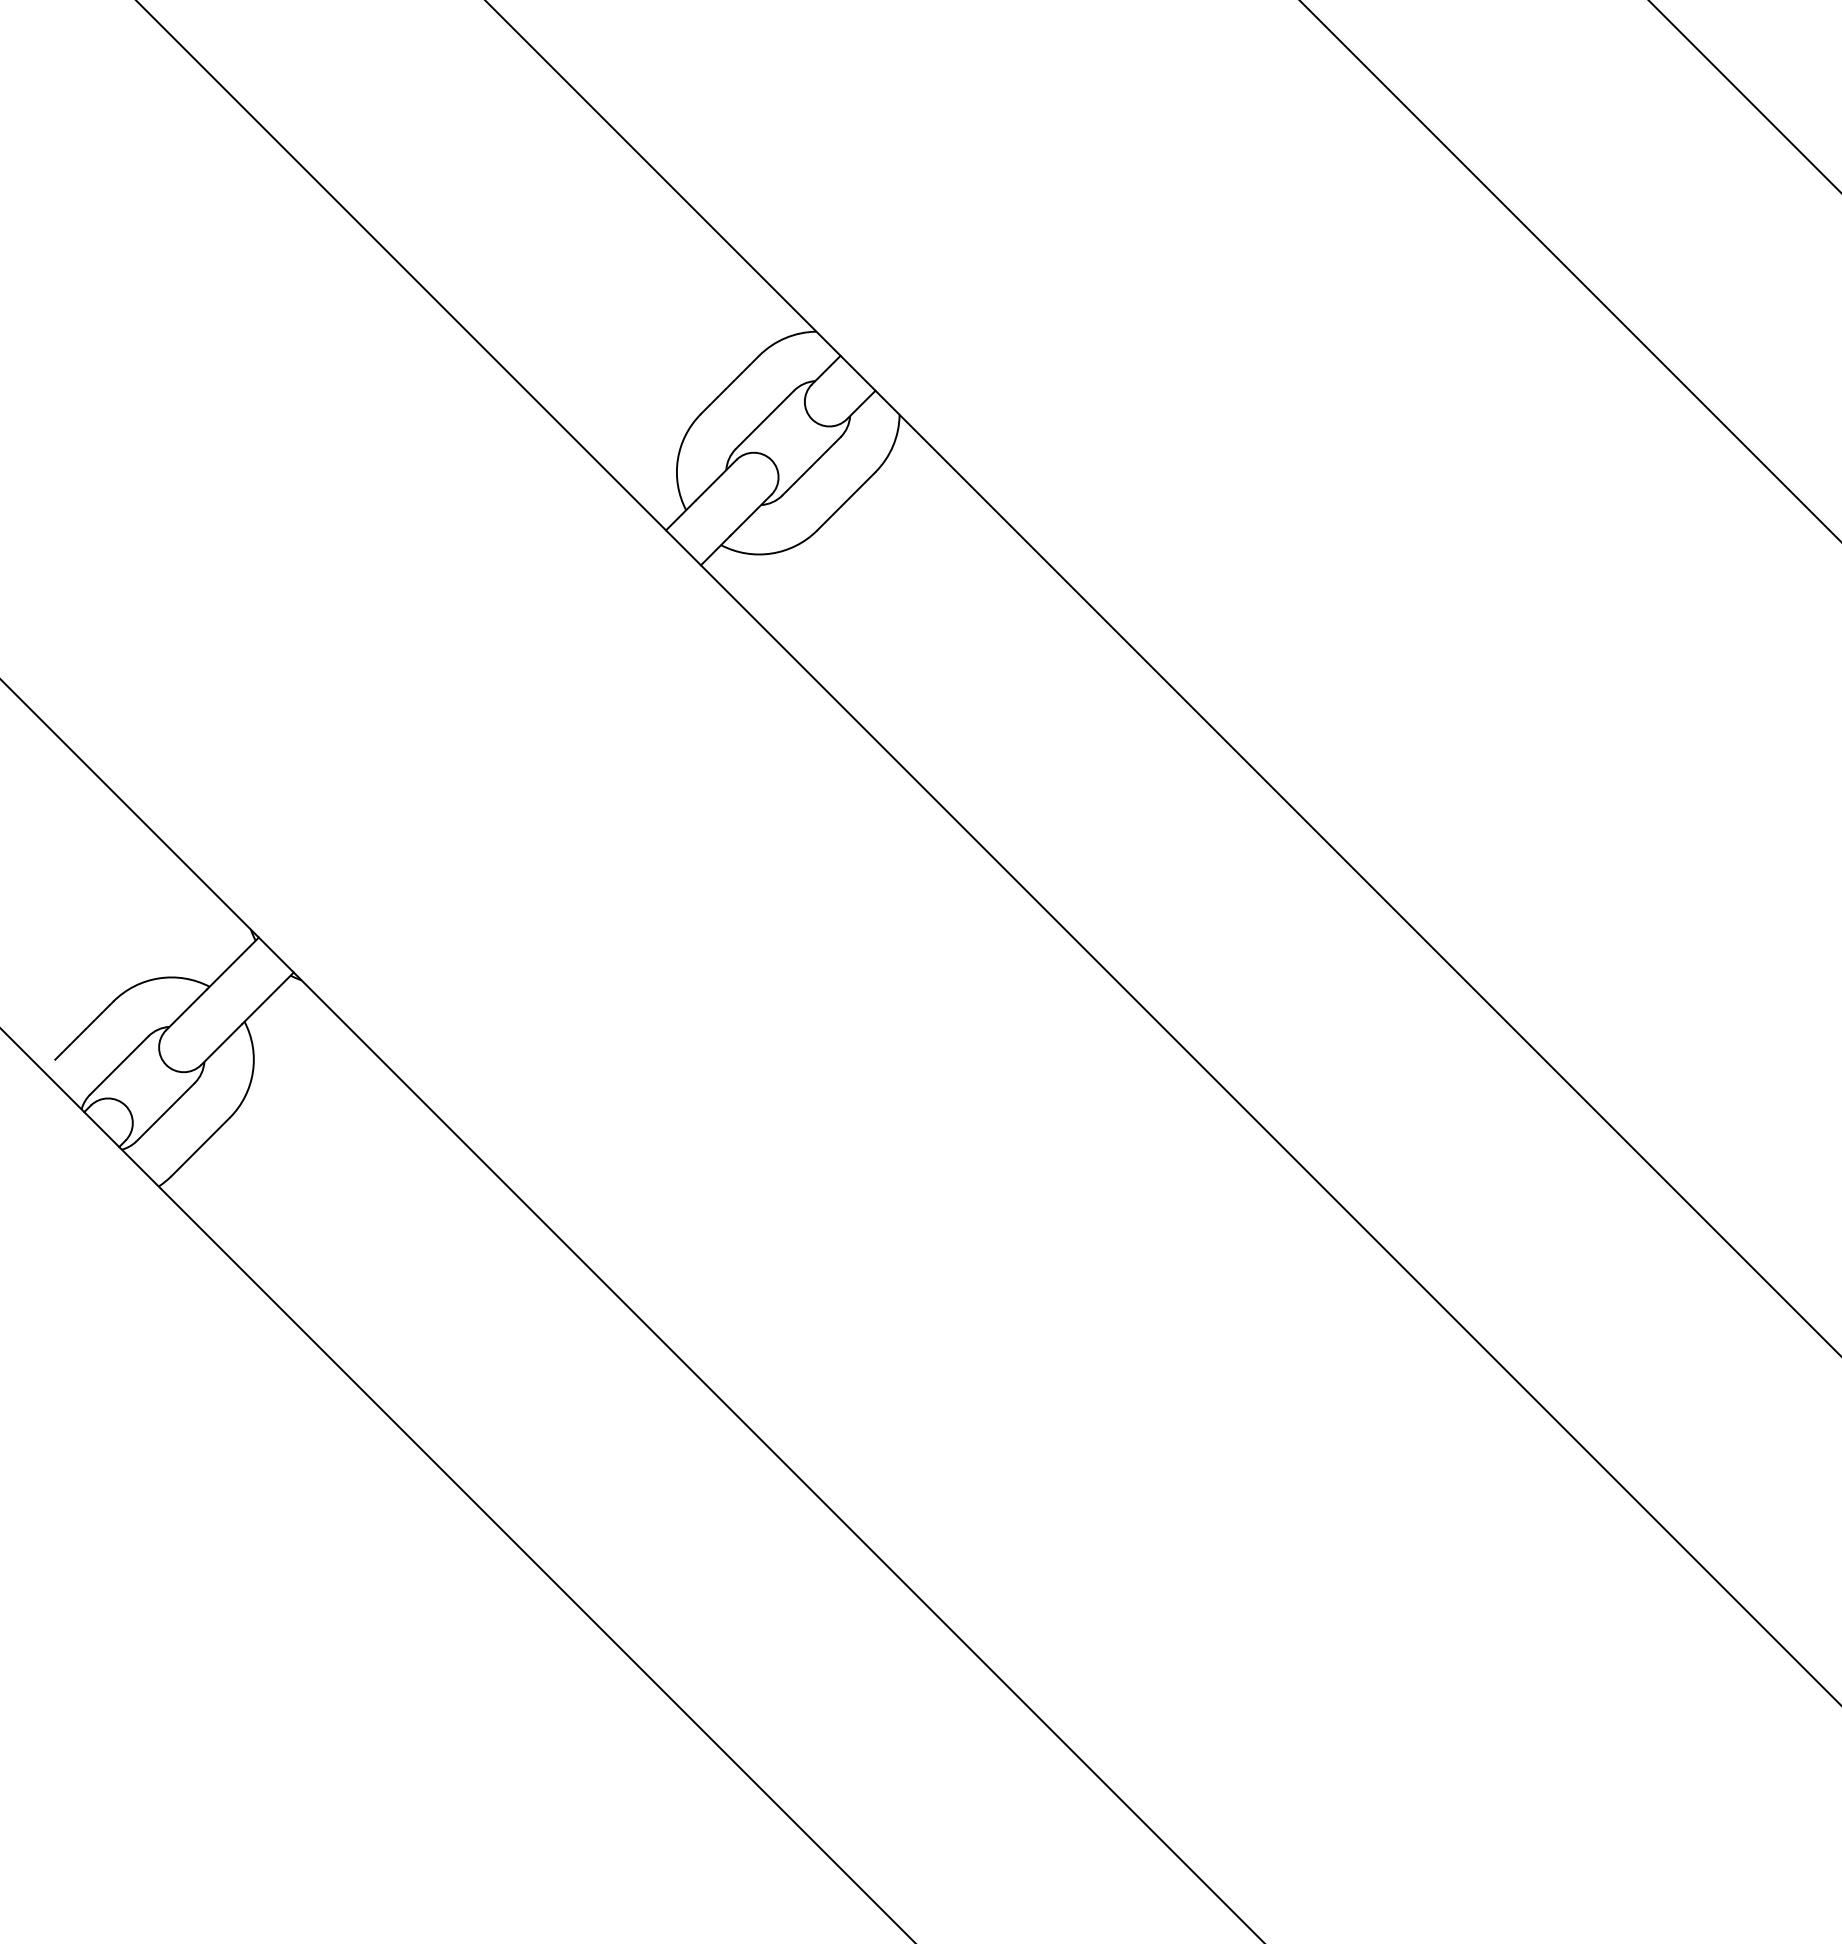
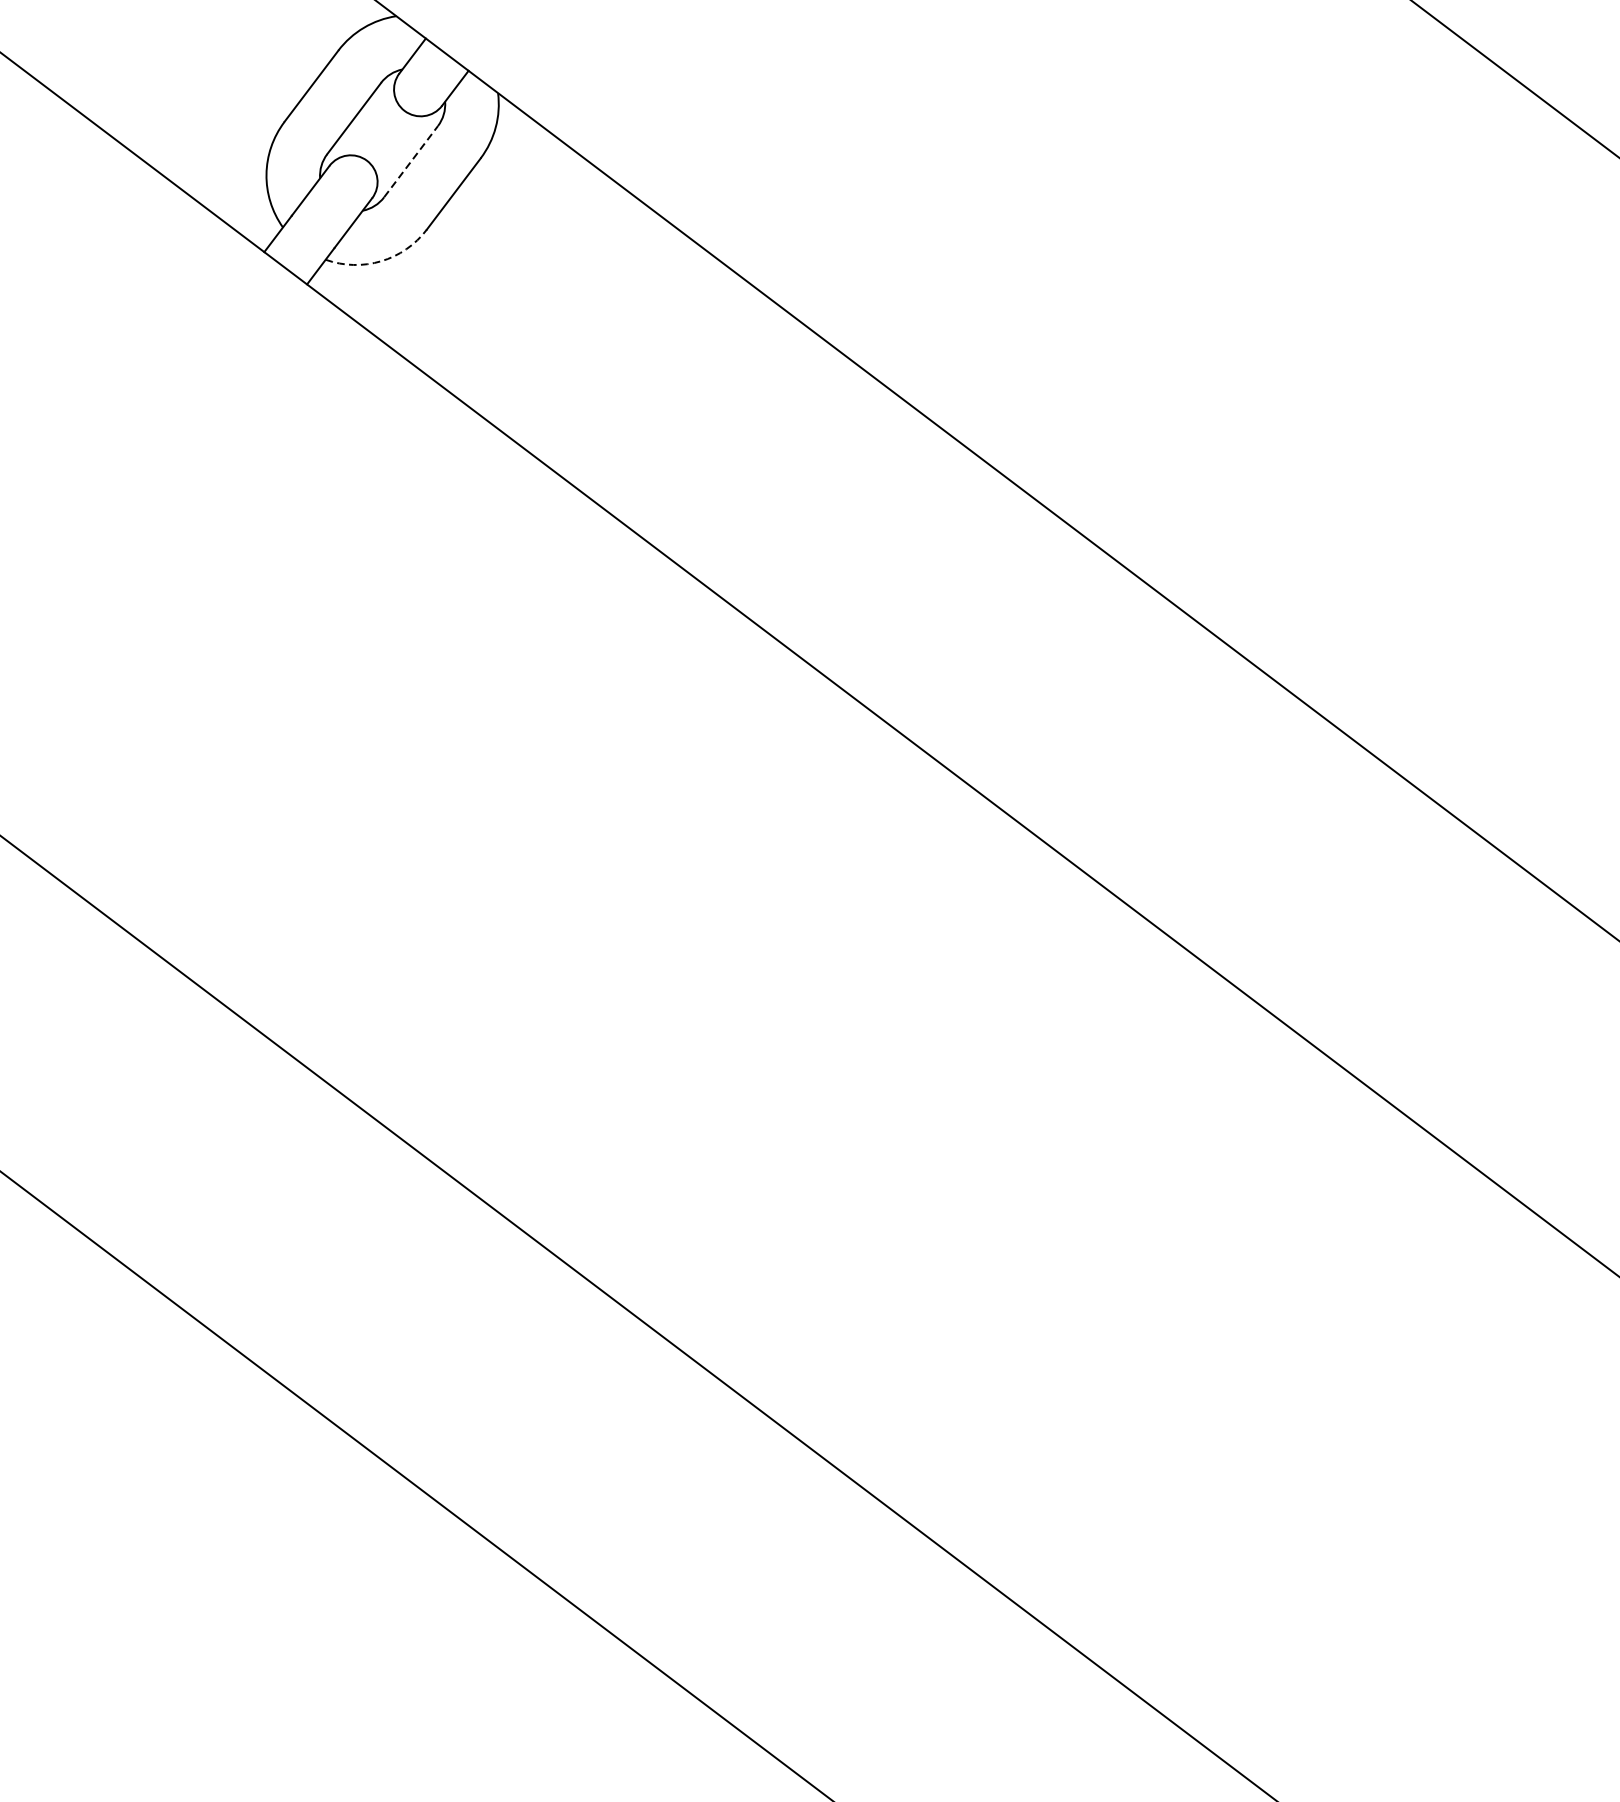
line: (811, 466) -> (411, 161), solid -> dashed
arc: (771, 553) -> (381, 261), solid -> dashed

